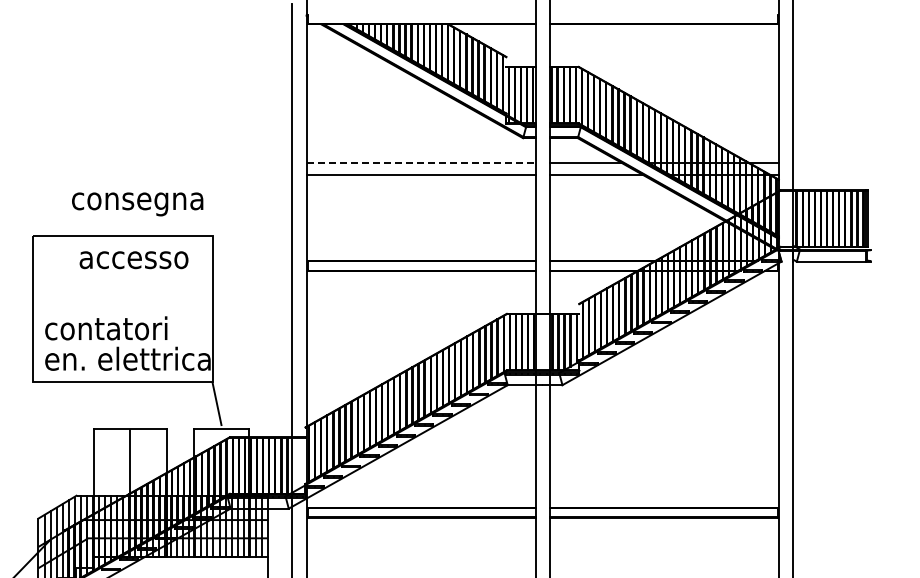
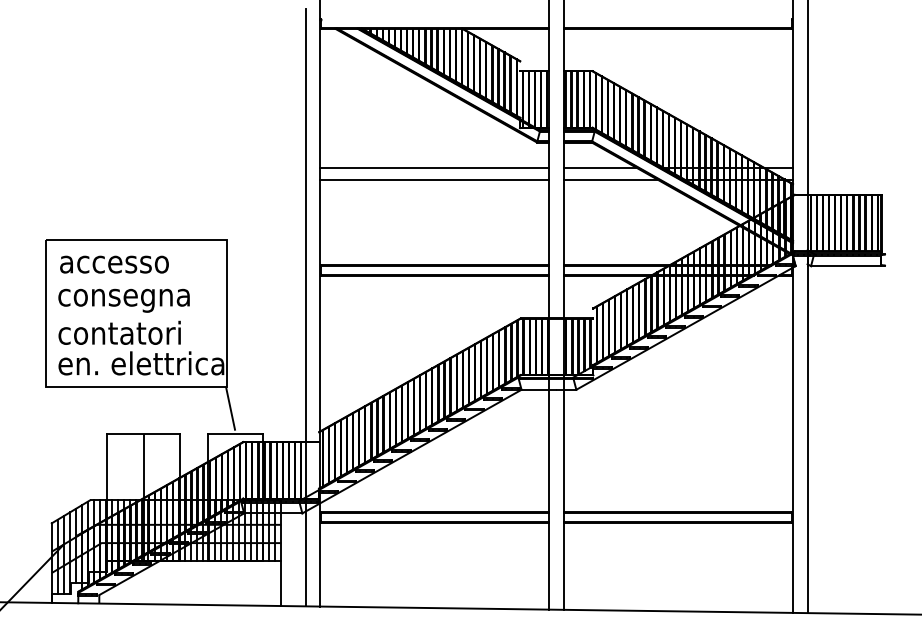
line: (421, 163) -> (435, 167), dashed -> solid
text: (137, 204) -> (123, 300), moved
text: (134, 260) -> (114, 264), moved

